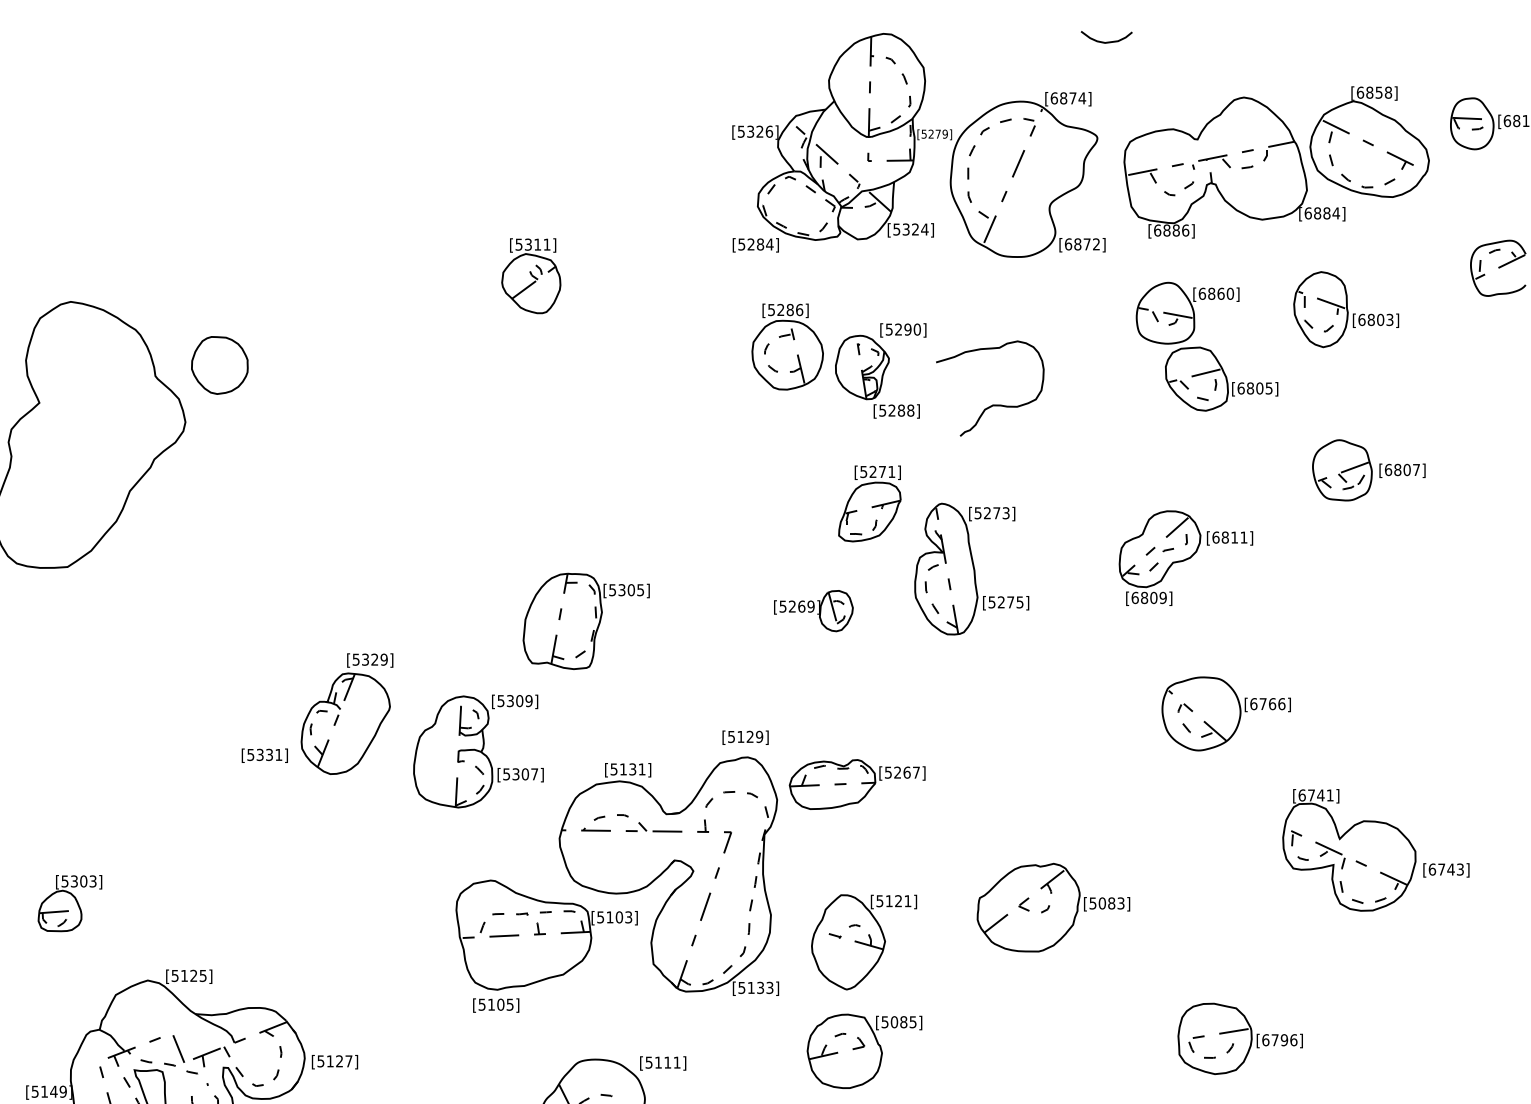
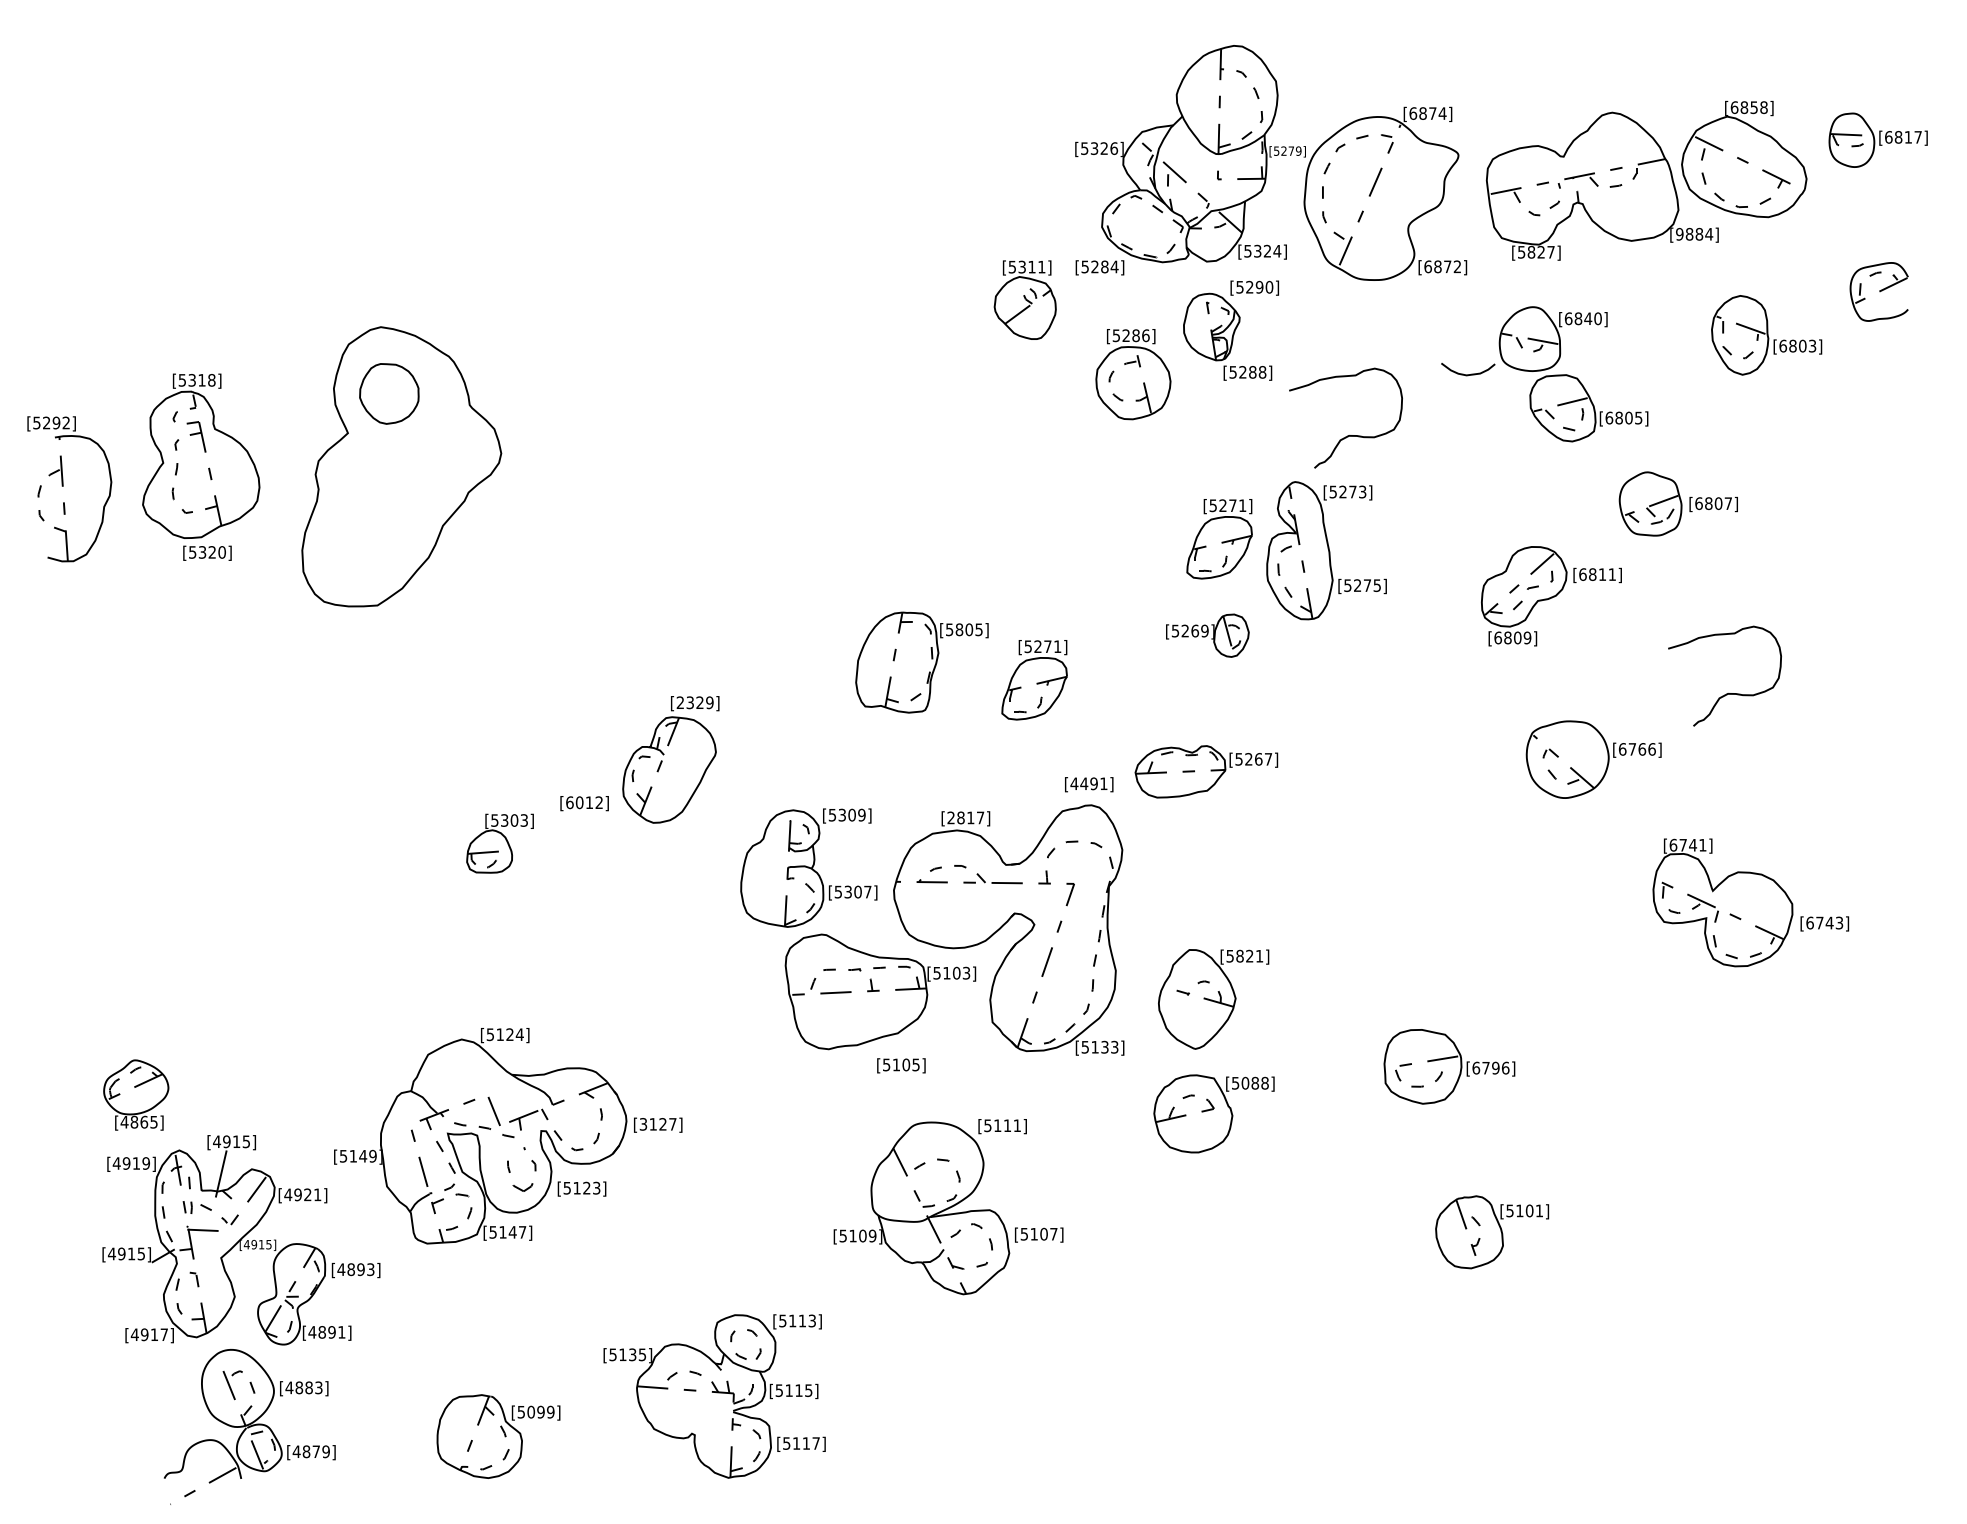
curve: (1109, 41) -> (1471, 373), moved
text: (1307, 212) -> (1679, 233), [6884] -> [9884]
text: (1171, 229) -> (1536, 251), [6886] -> [5827]
part: (530, 275) -> (1024, 299), moved
text: (1221, 293) -> (1588, 318), [6860] -> [6840]
part: (1346, 309) -> (1766, 335), moved
part: (219, 365) -> (389, 393), moved
part: (880, 370) -> (1230, 330), moved
part: (1367, 469) -> (1677, 503), moved
part: (971, 568) -> (1326, 550), moved
text: (622, 589) -> (959, 629), [5305] -> [5805]
part: (813, 610) -> (1207, 635), moved
part: (693, 638) -> (1034, 680), added
curve: (1352, 650) -> (1726, 693), added
text: (355, 659) -> (679, 702), [5329] -> [2329]
text: (744, 736) -> (1088, 783), [5129] -> [4491]
part: (478, 750) -> (808, 867), moved
text: (264, 754) -> (584, 802), [5331] -> [6012]
text: (627, 769) -> (965, 817), [5131] -> [2817]
part: (857, 784) -> (1206, 771), moved
text: (888, 900) -> (1239, 955), [5121] -> [5821]
part: (69, 903) -> (499, 843), moved
part: (1052, 907) -> (1411, 962), removed
text: (202, 975) -> (519, 1034), [5125] -> [5124]
text: (496, 1005) -> (901, 1065), moved
text: (912, 1021) -> (1264, 1082), [5085] -> [5088]
part: (1240, 1038) -> (1449, 1066), moved
text: (320, 1060) -> (643, 1123), [5127] -> [3127]

